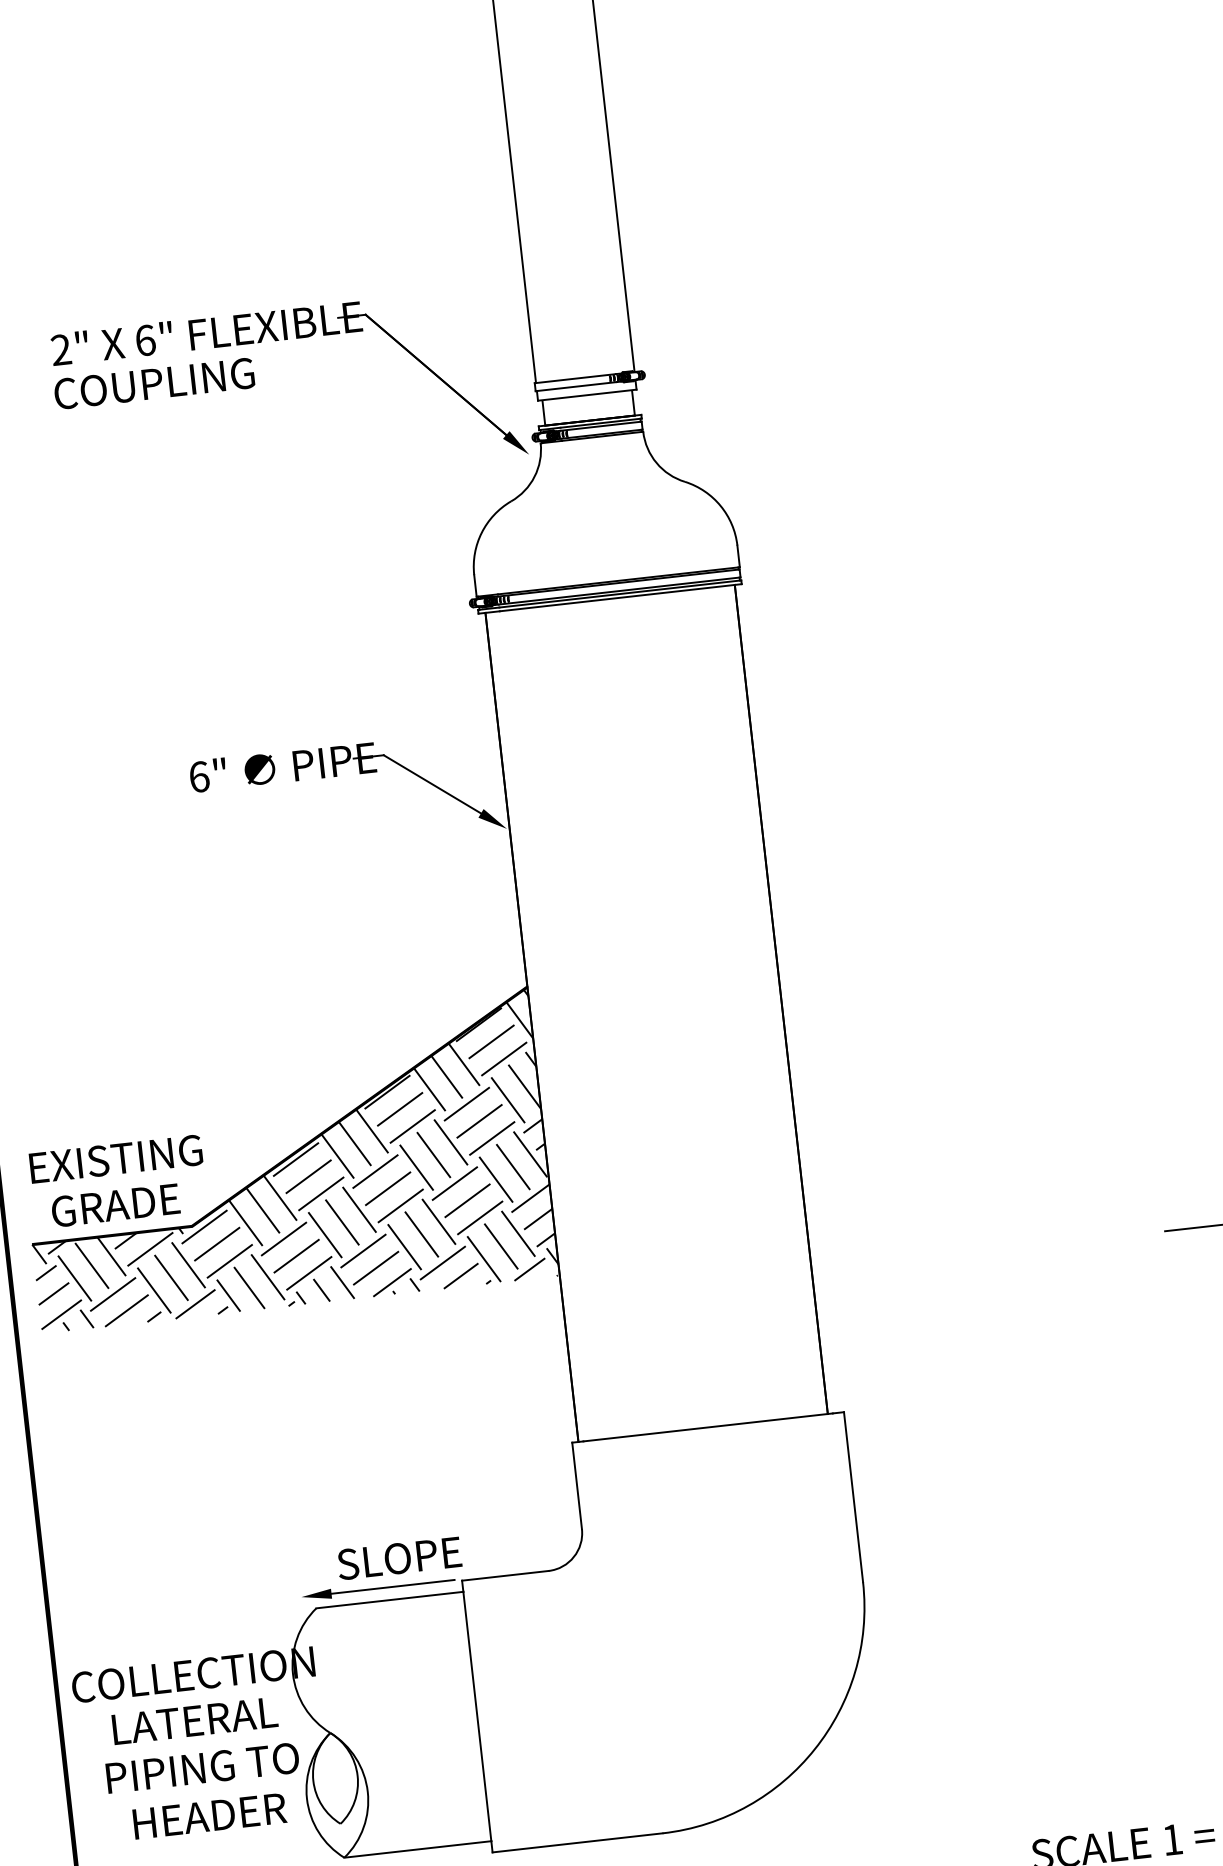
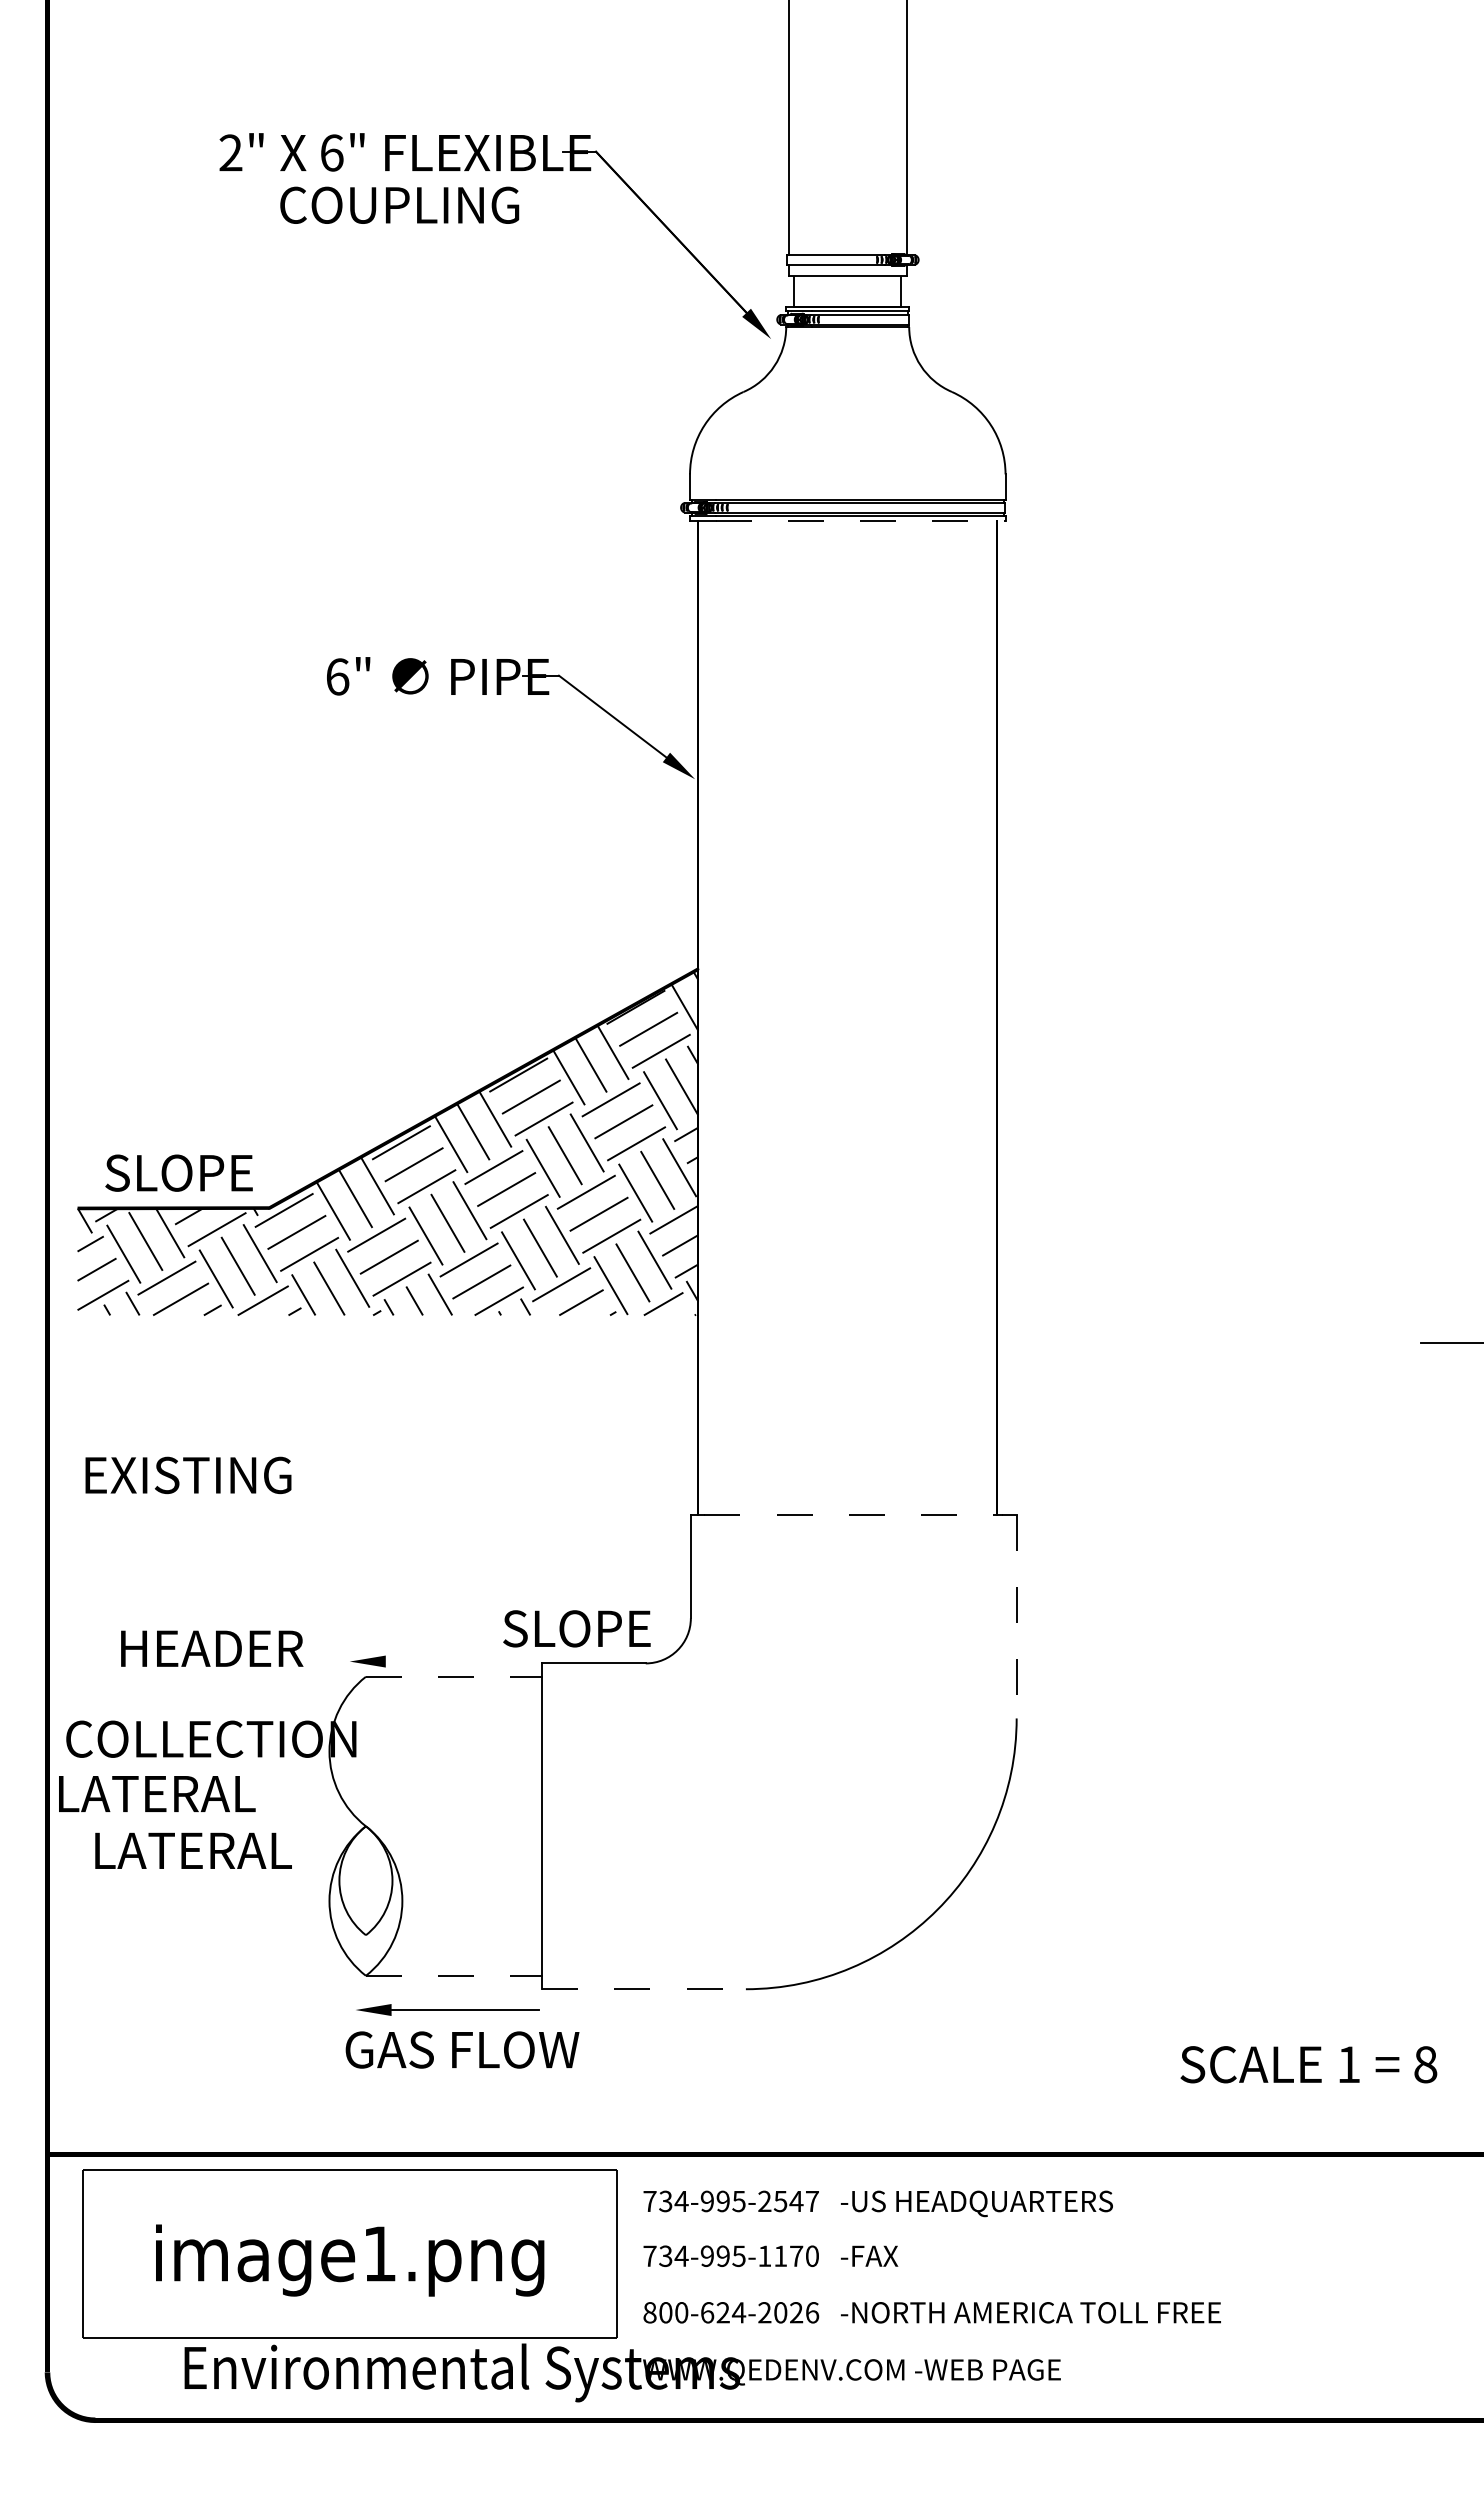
text: (154, 383) -> (399, 204), moved
line: (621, 597) -> (861, 520), solid -> dashed
text: (116, 1159) -> (188, 1475), moved
text: (115, 1204) -> (181, 1172), GRADE -> SLOPE
line: (708, 1427) -> (854, 1514), solid -> dashed
line: (853, 1497) -> (1016, 1616), solid -> dashed
text: (399, 1558) -> (576, 1628), moved
line: (393, 1586) -> (459, 1661), removed
line: (390, 1599) -> (454, 1676), solid -> dashed
text: (195, 1720) -> (157, 1793), moved
text: (204, 1767) -> (212, 1850), PIPING TO -> LATERAL
text: (210, 1815) -> (212, 1648), moved
line: (578, 1843) -> (644, 1989), solid -> dashed
line: (418, 1849) -> (454, 1975), solid -> dashed

